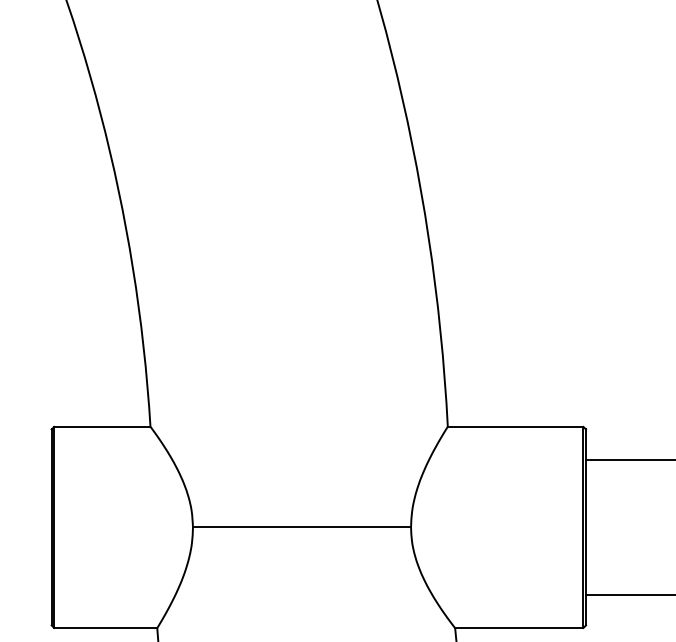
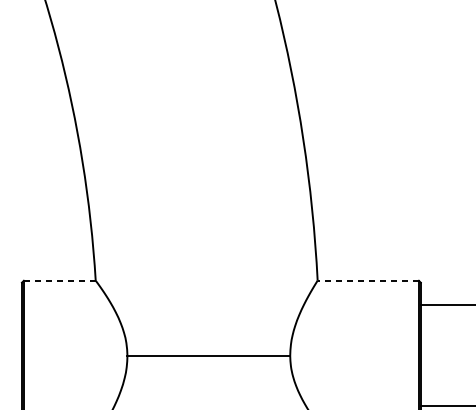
line: (101, 426) -> (59, 280), solid -> dashed
line: (515, 426) -> (368, 280), solid -> dashed

